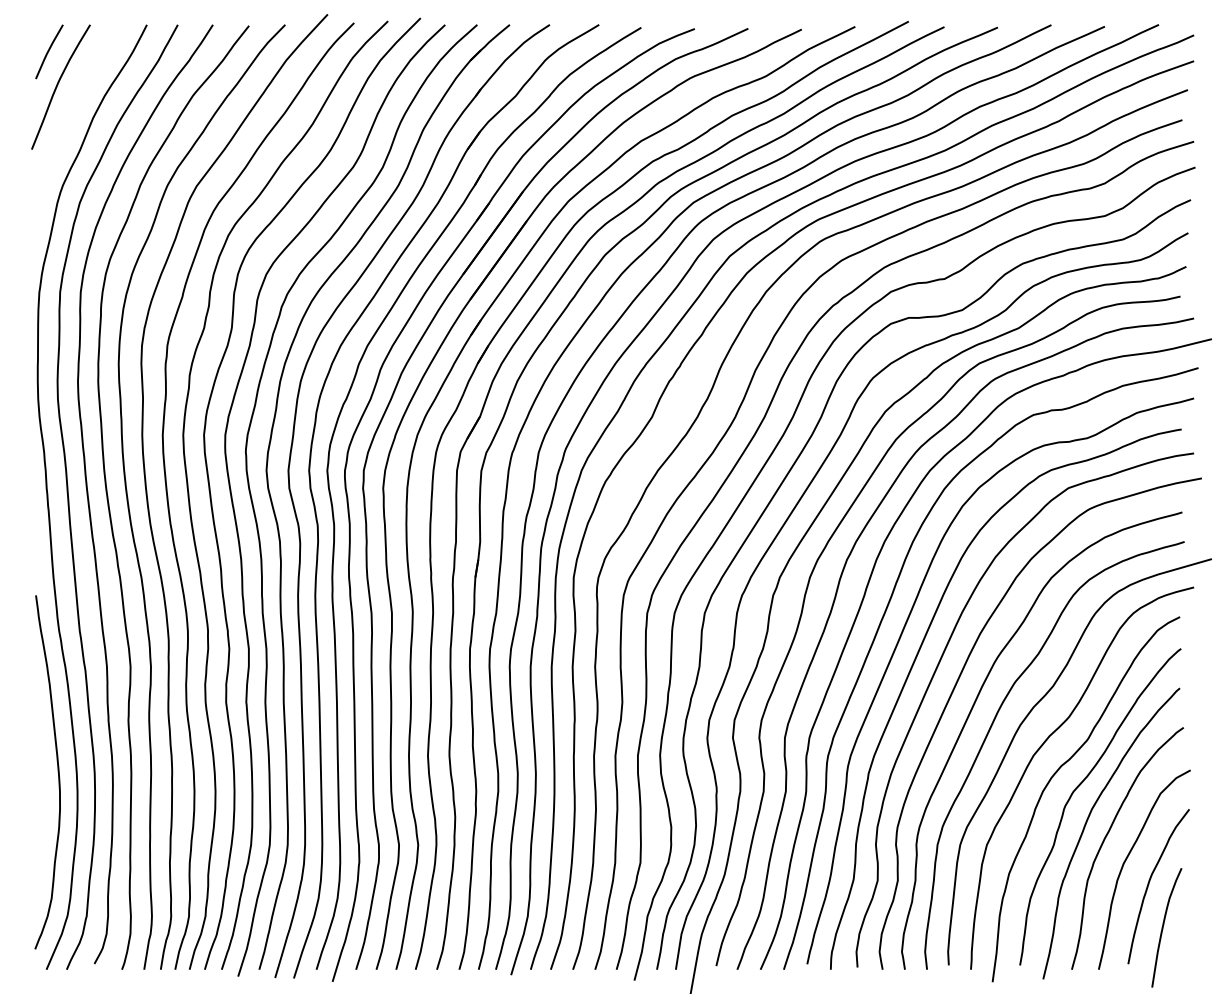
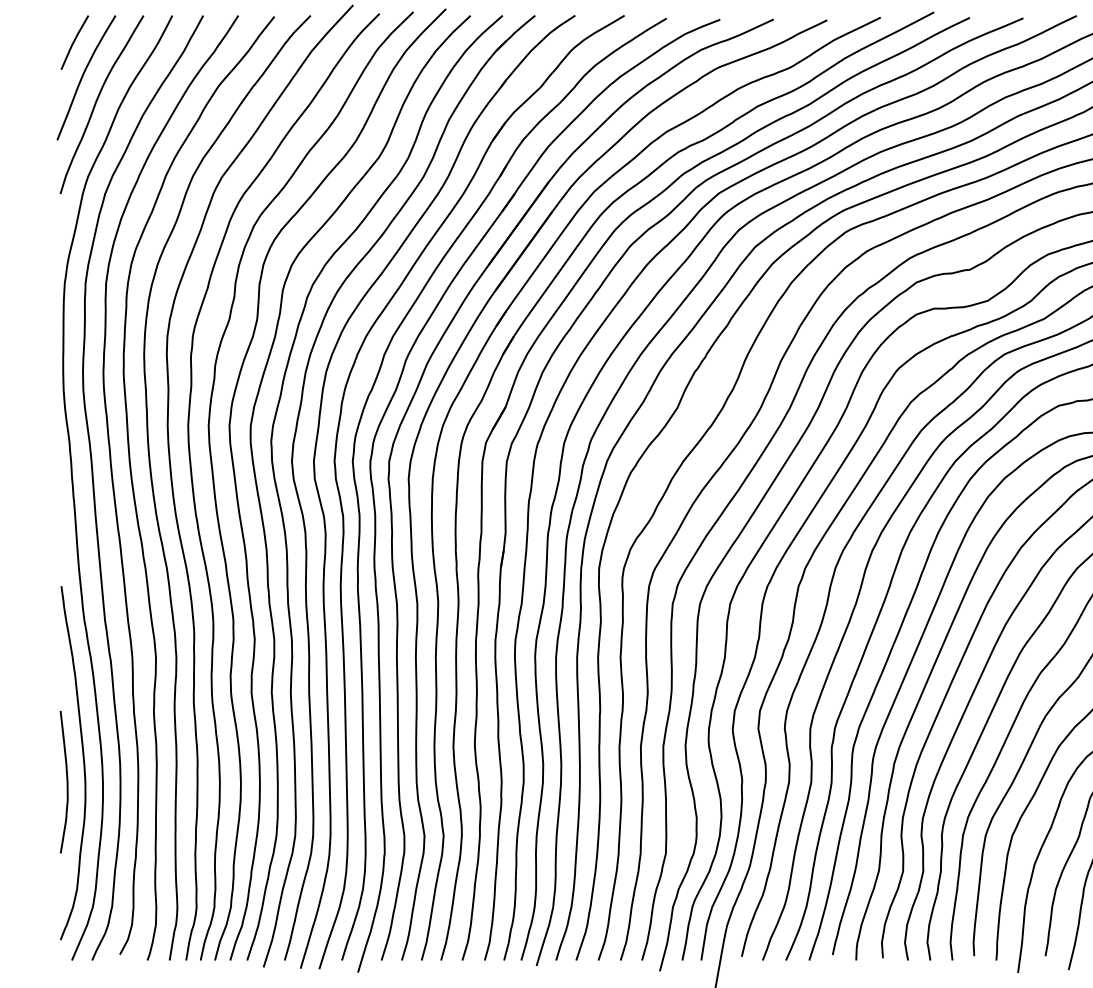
curve: (71, 112) -> (96, 103), added
curve: (41, 791) -> (66, 782), added

